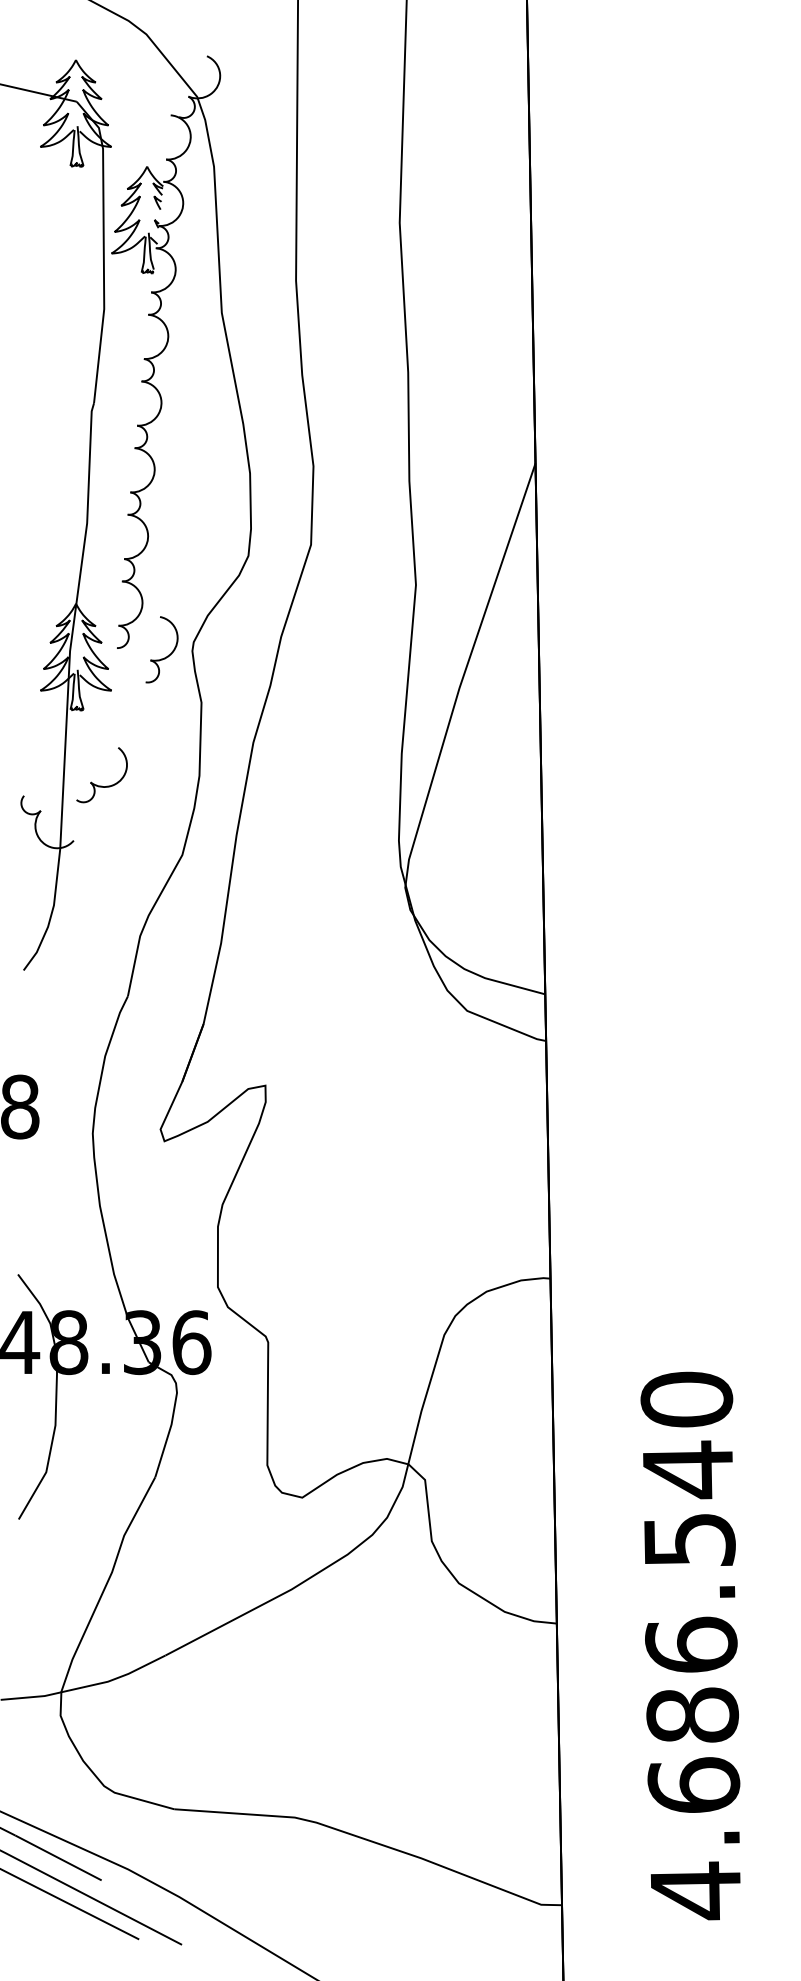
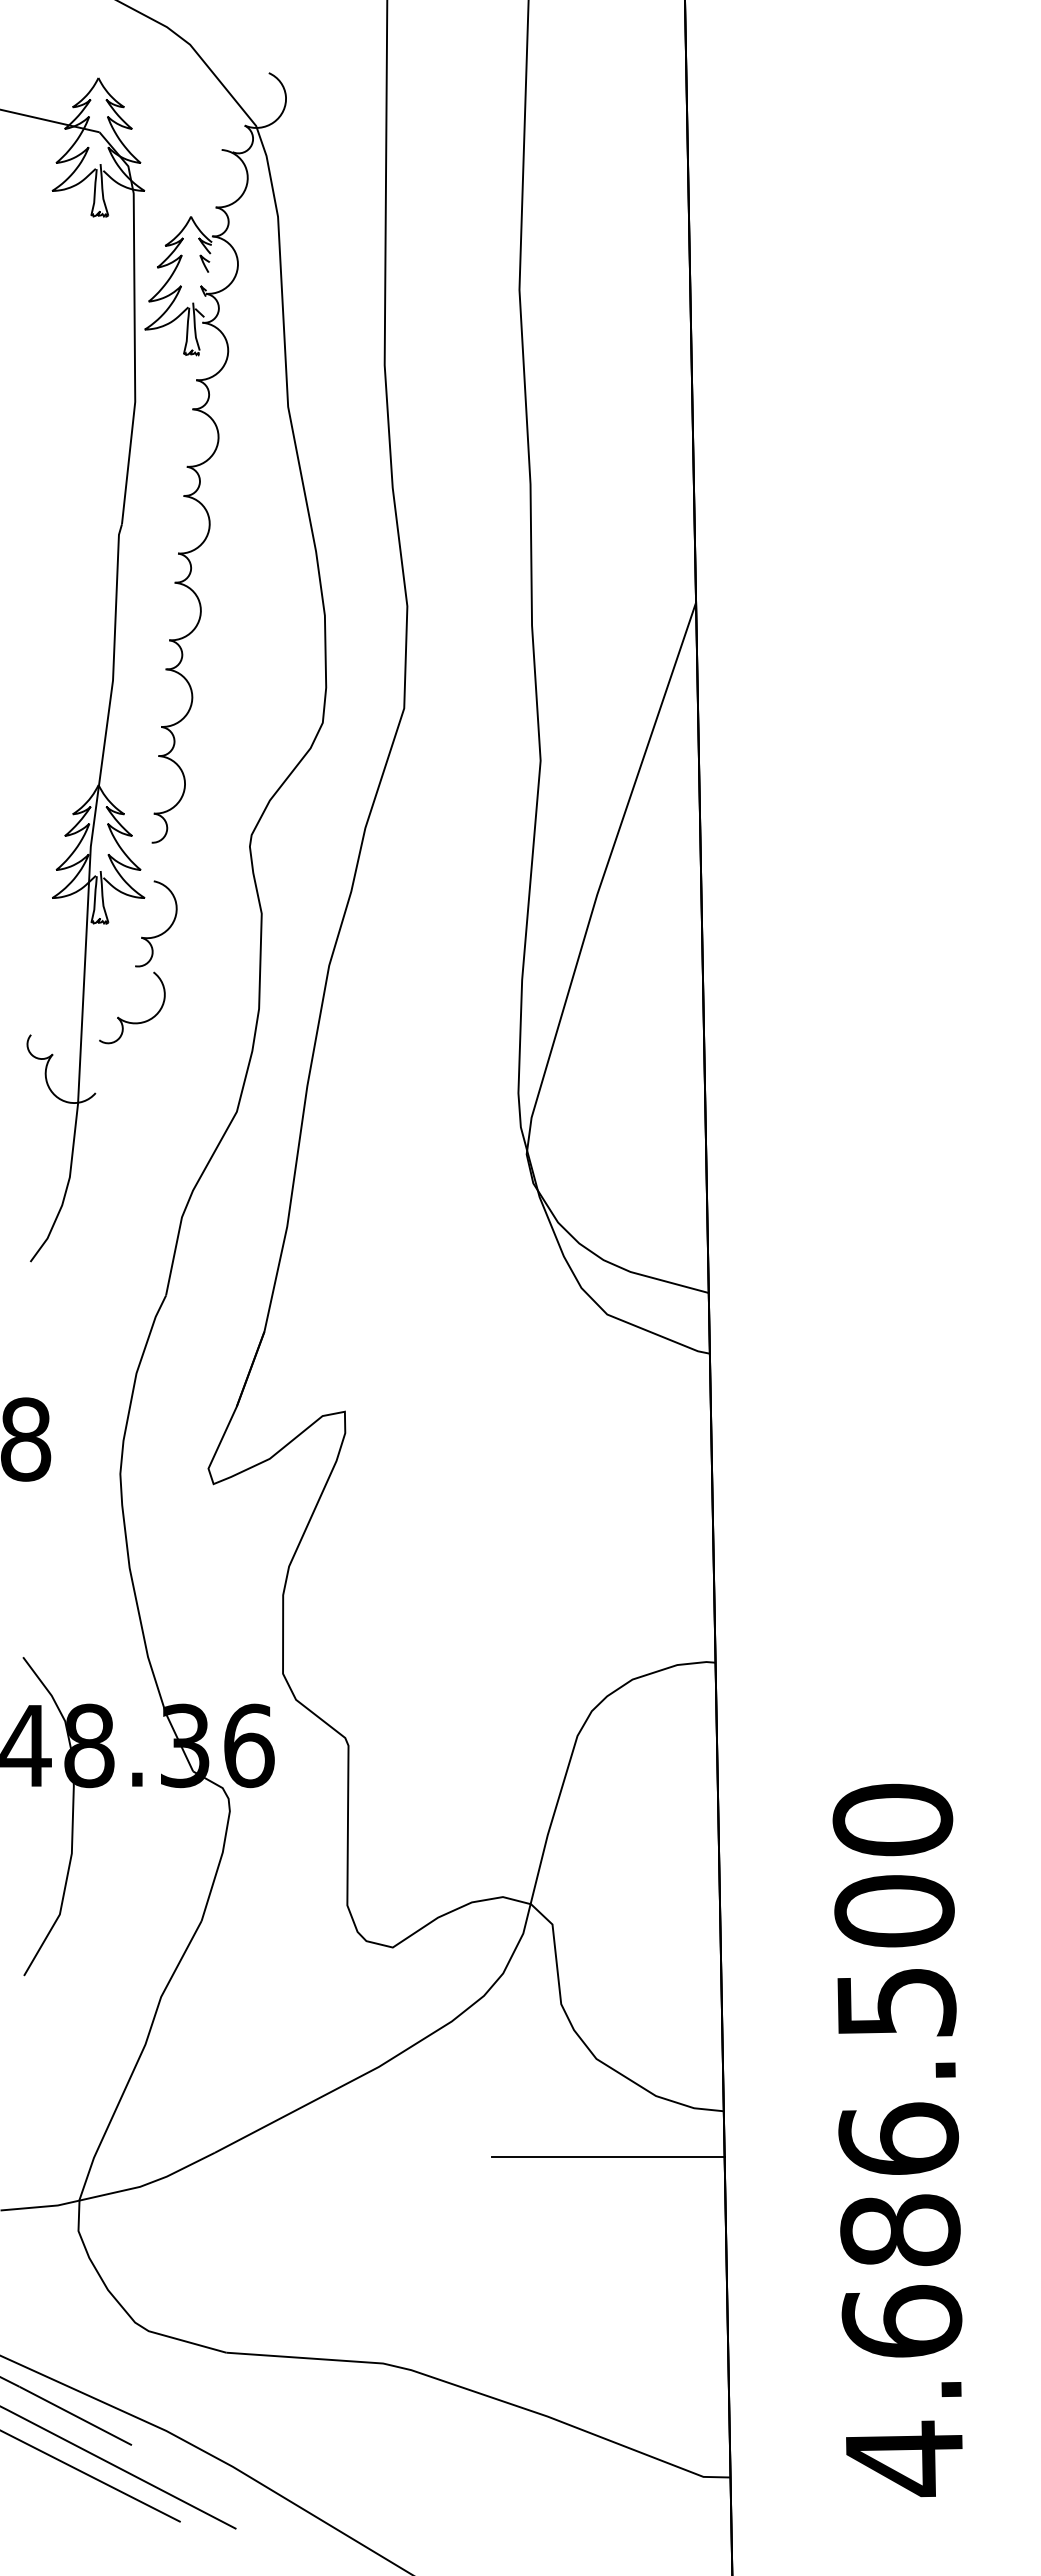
part: (165, 657) -> (160, 933), moved
text: (688, 1469) -> (894, 1911), 4.686.540 -> 4.686.500
line: (468, 1658) -> (608, 2156), added

